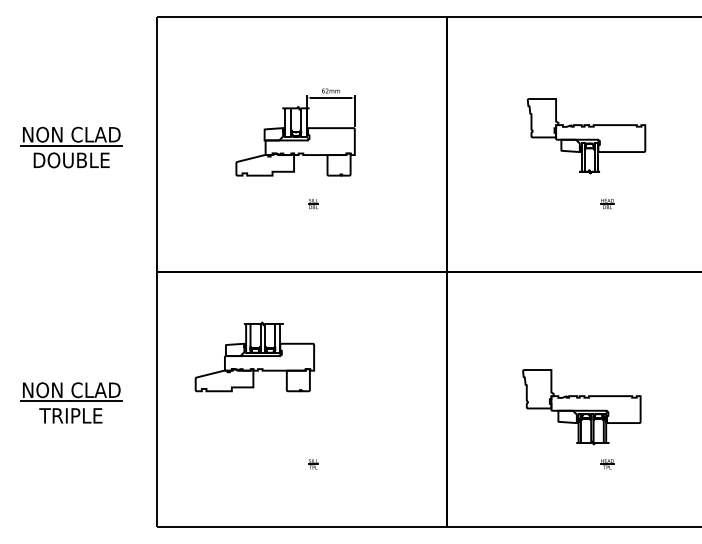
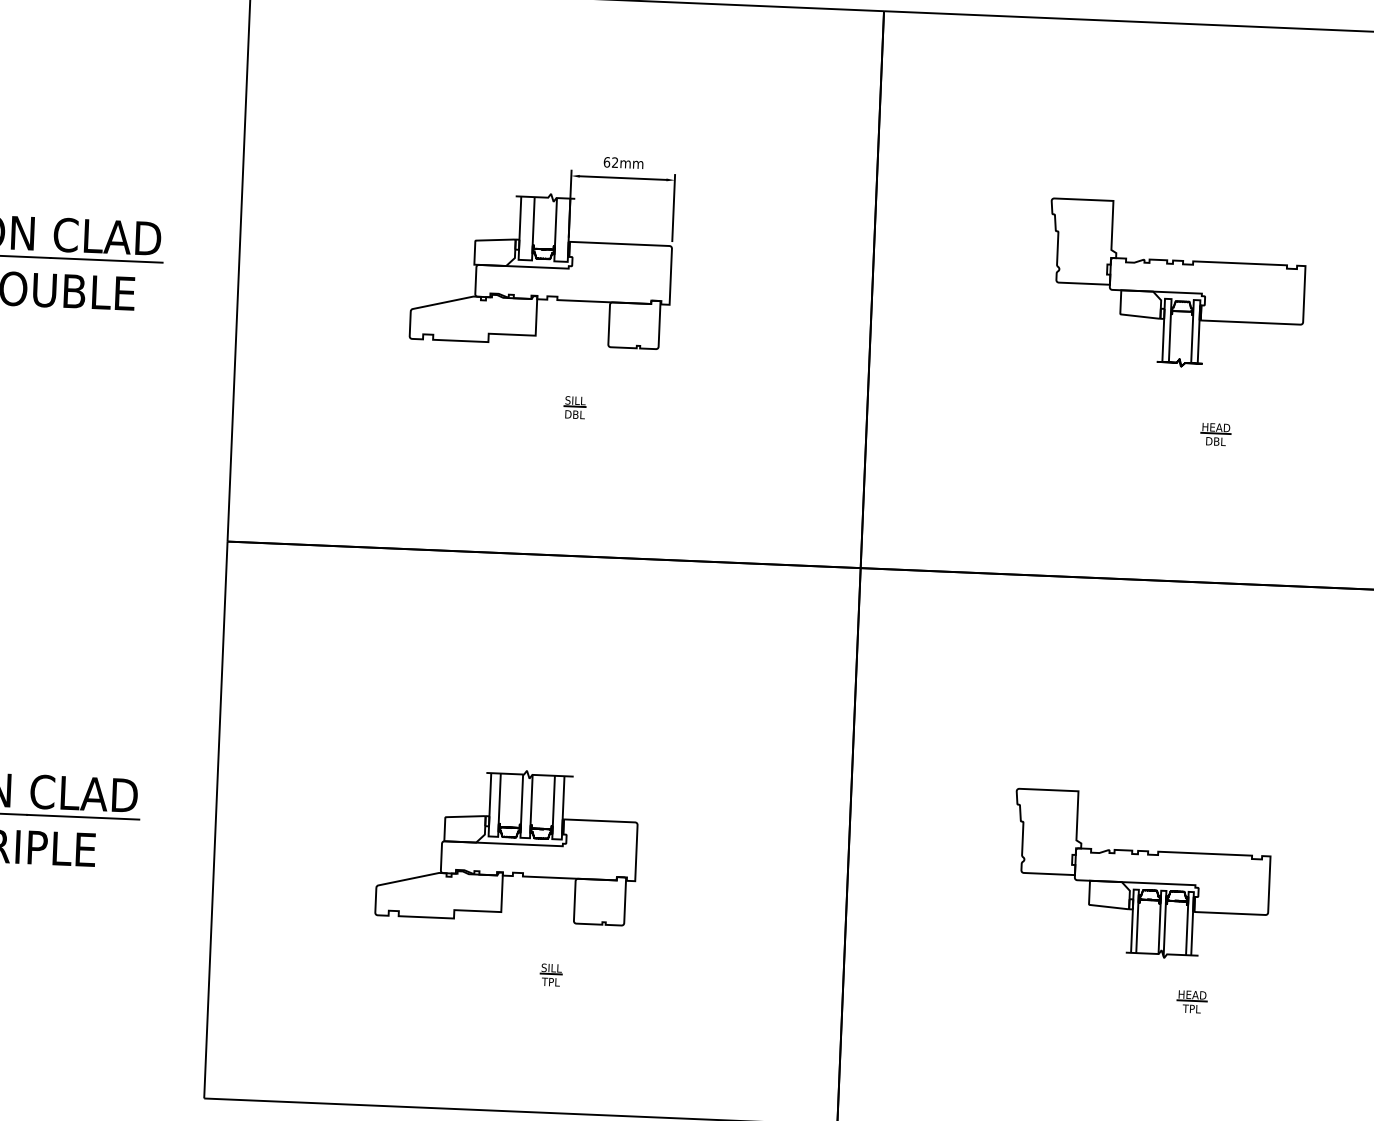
part: (254, 356) -> (506, 844), moved

